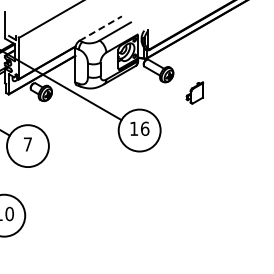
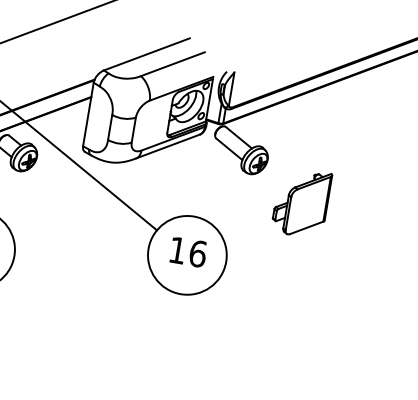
line: (101, 28) -> (148, 54), dashed -> solid
part: (194, 92) -> (300, 201), size x1.67

